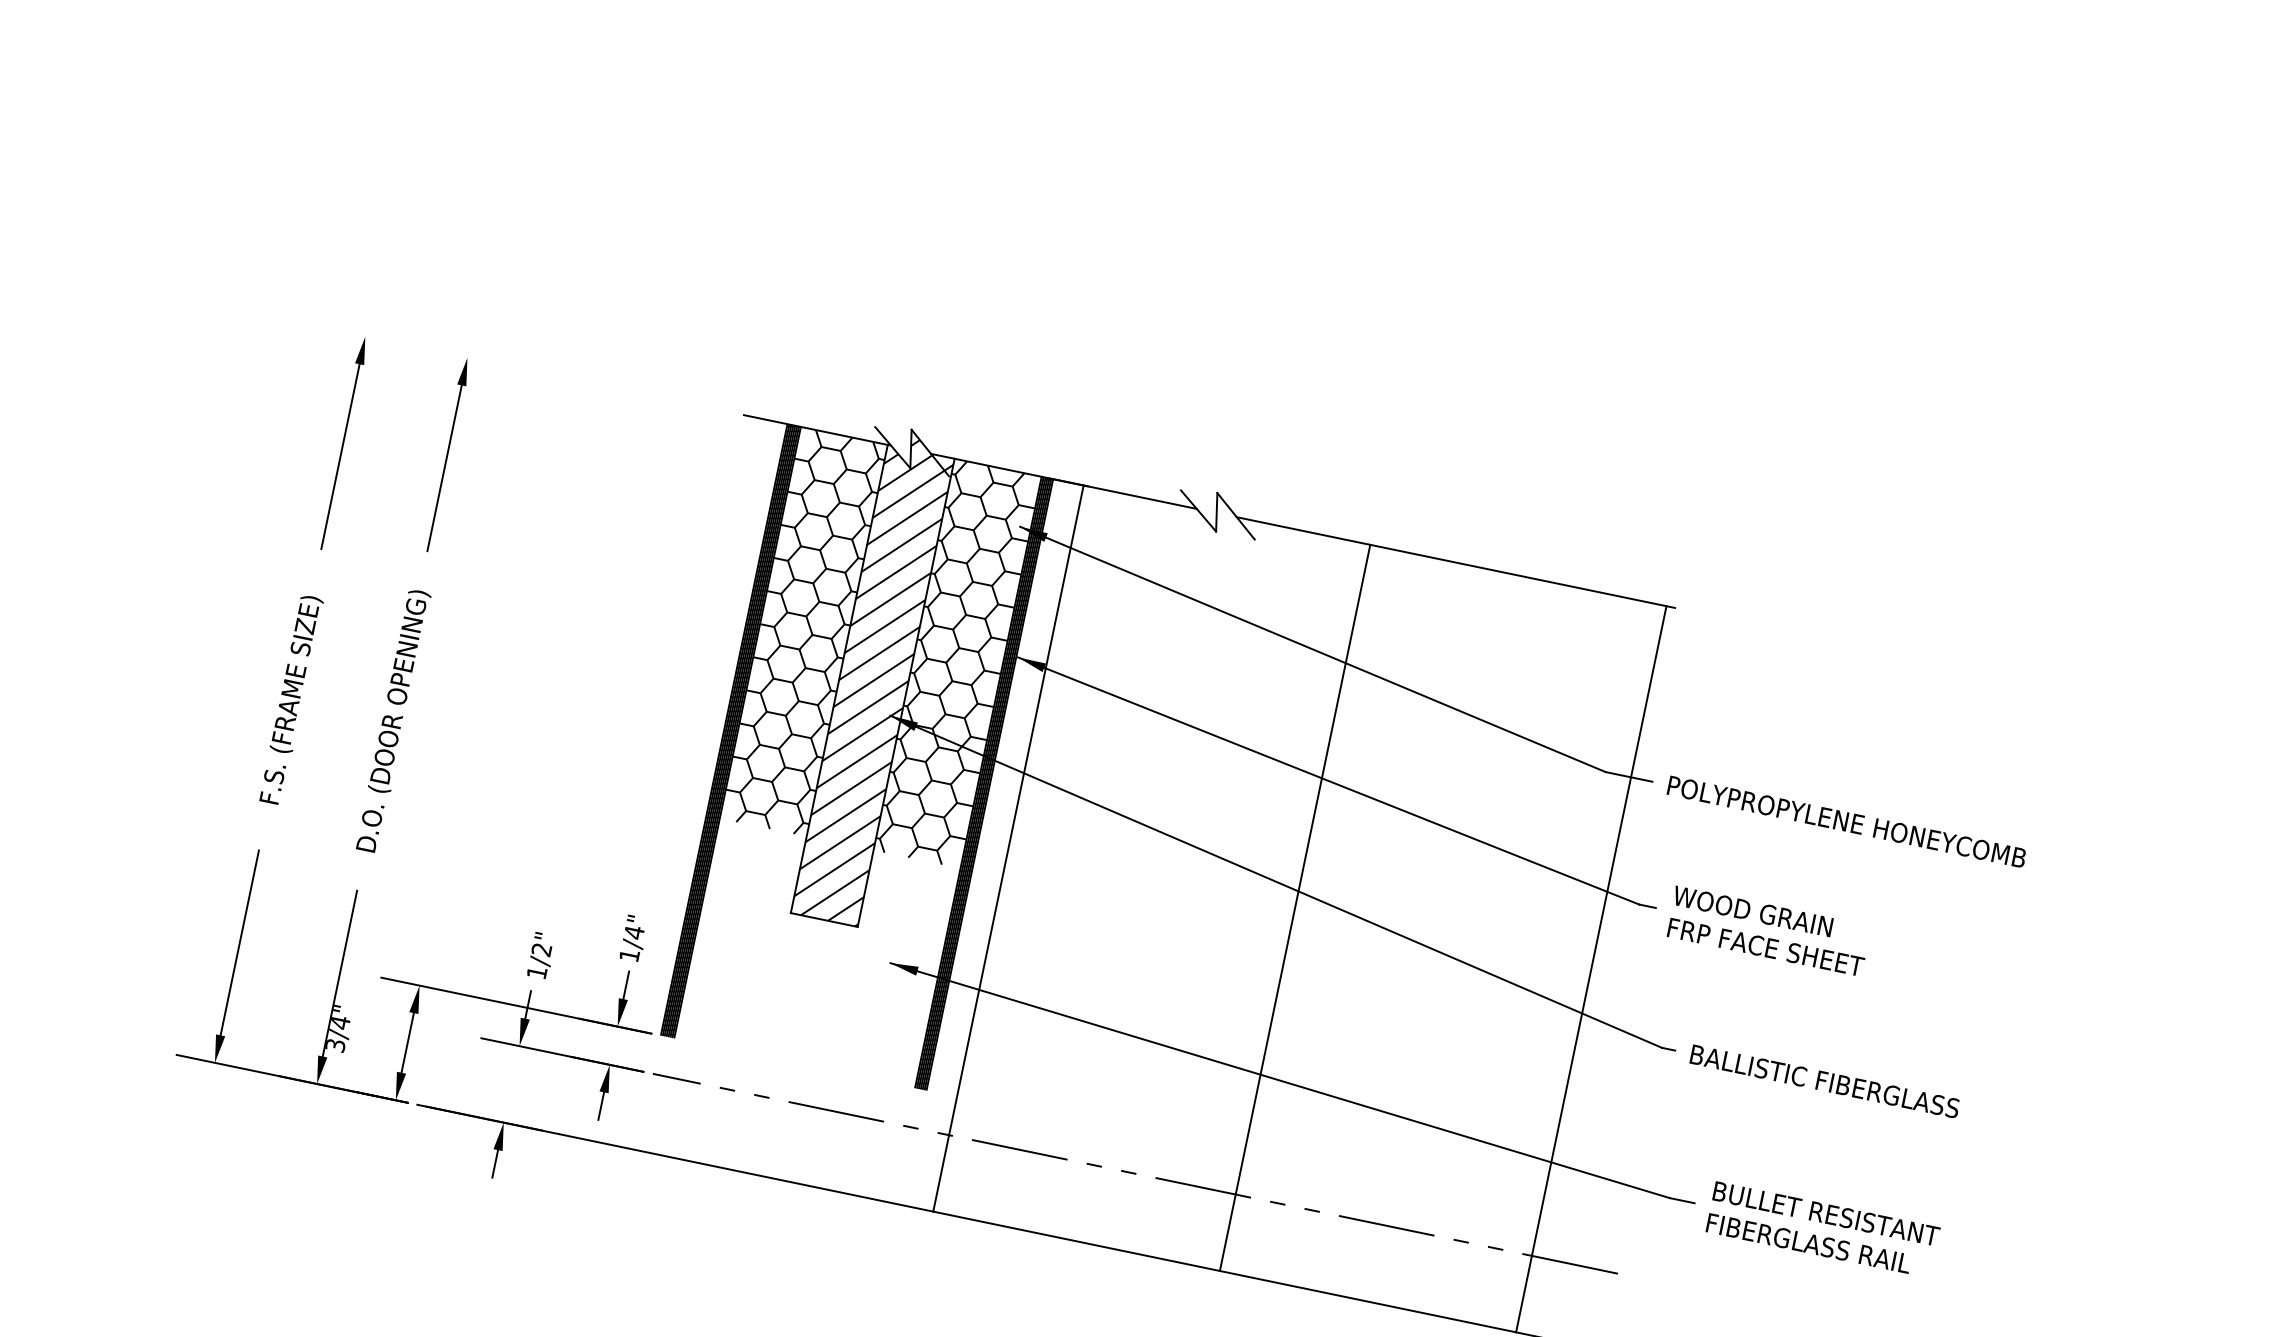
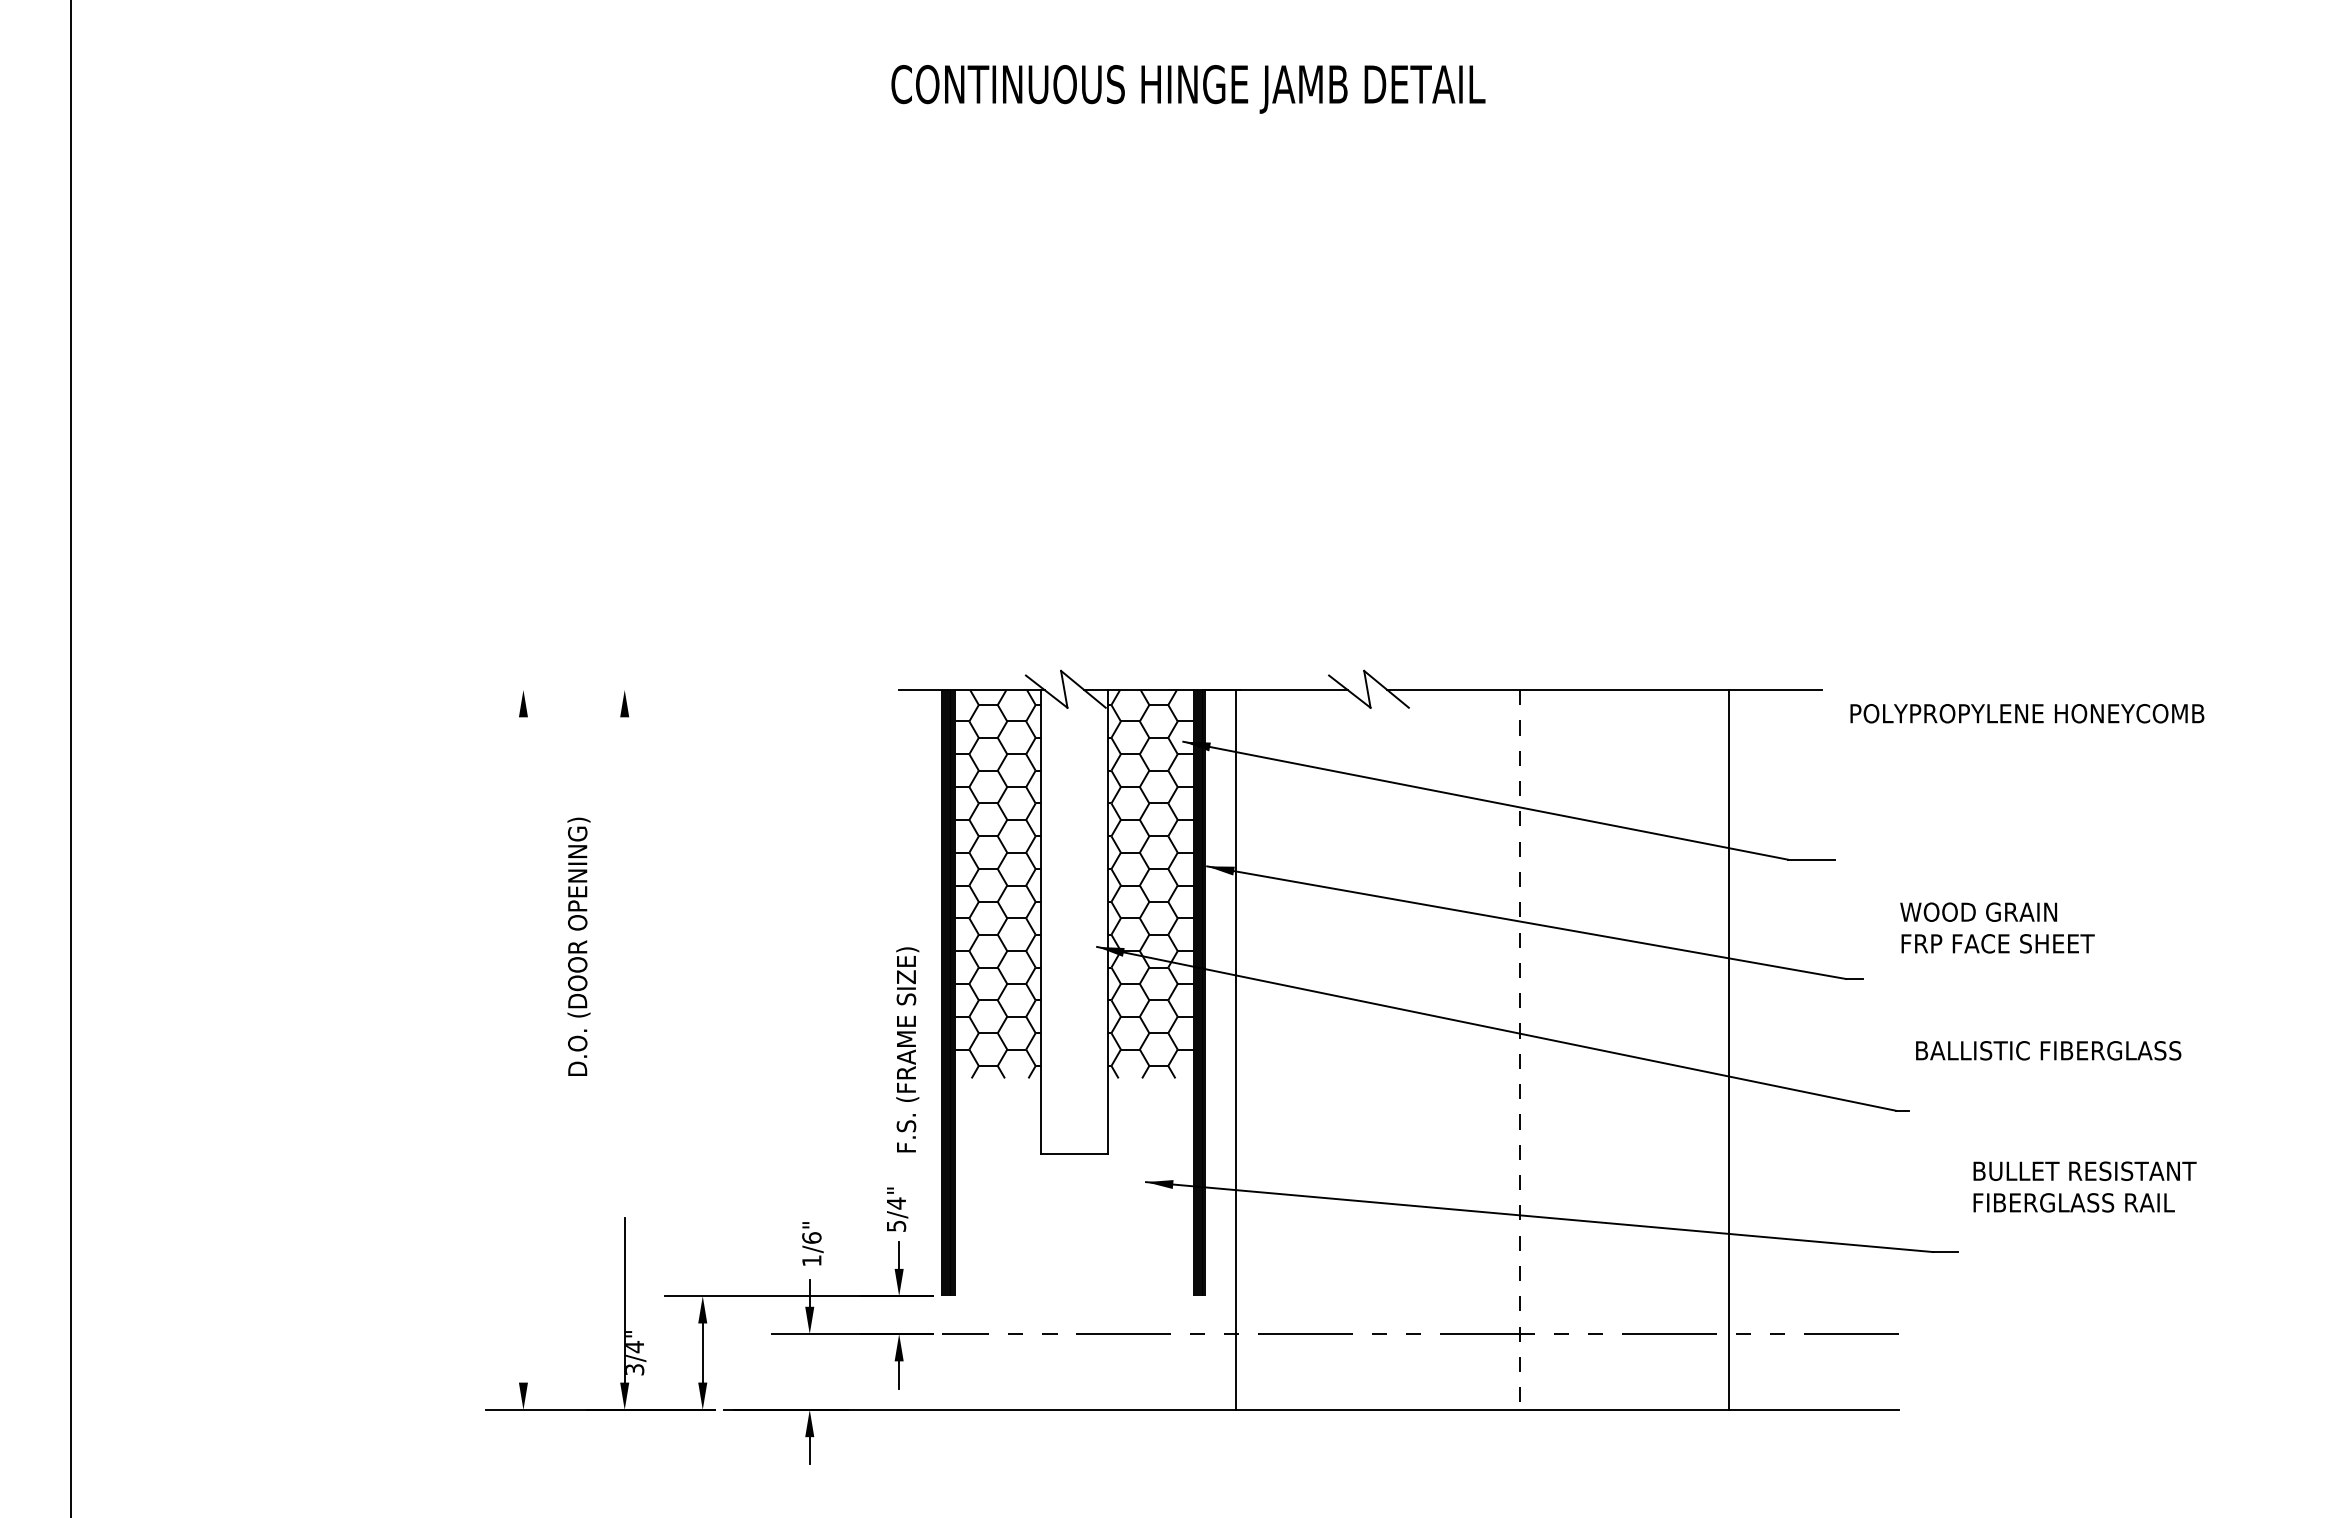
line: (340, 456) -> (523, 808), removed
line: (444, 468) -> (624, 799), removed
hatch: (873, 680) -> (1074, 916), removed
text: (291, 699) -> (907, 1049), moved
text: (393, 720) -> (578, 946), moved
text: (1847, 821) -> (2027, 713), moved
line: (1294, 907) -> (1519, 1049), solid -> dashed
text: (1768, 930) -> (1997, 927), moved
line: (239, 942) -> (523, 1290), removed
text: (541, 949) -> (811, 1237), 1/2" -> 1/6"
text: (629, 954) -> (896, 1225), 1/4" -> 5/4"
line: (1591, 968) -> (1729, 1049), moved
text: (1824, 1081) -> (2048, 1050), moved
text: (1822, 1229) -> (2084, 1186), moved

